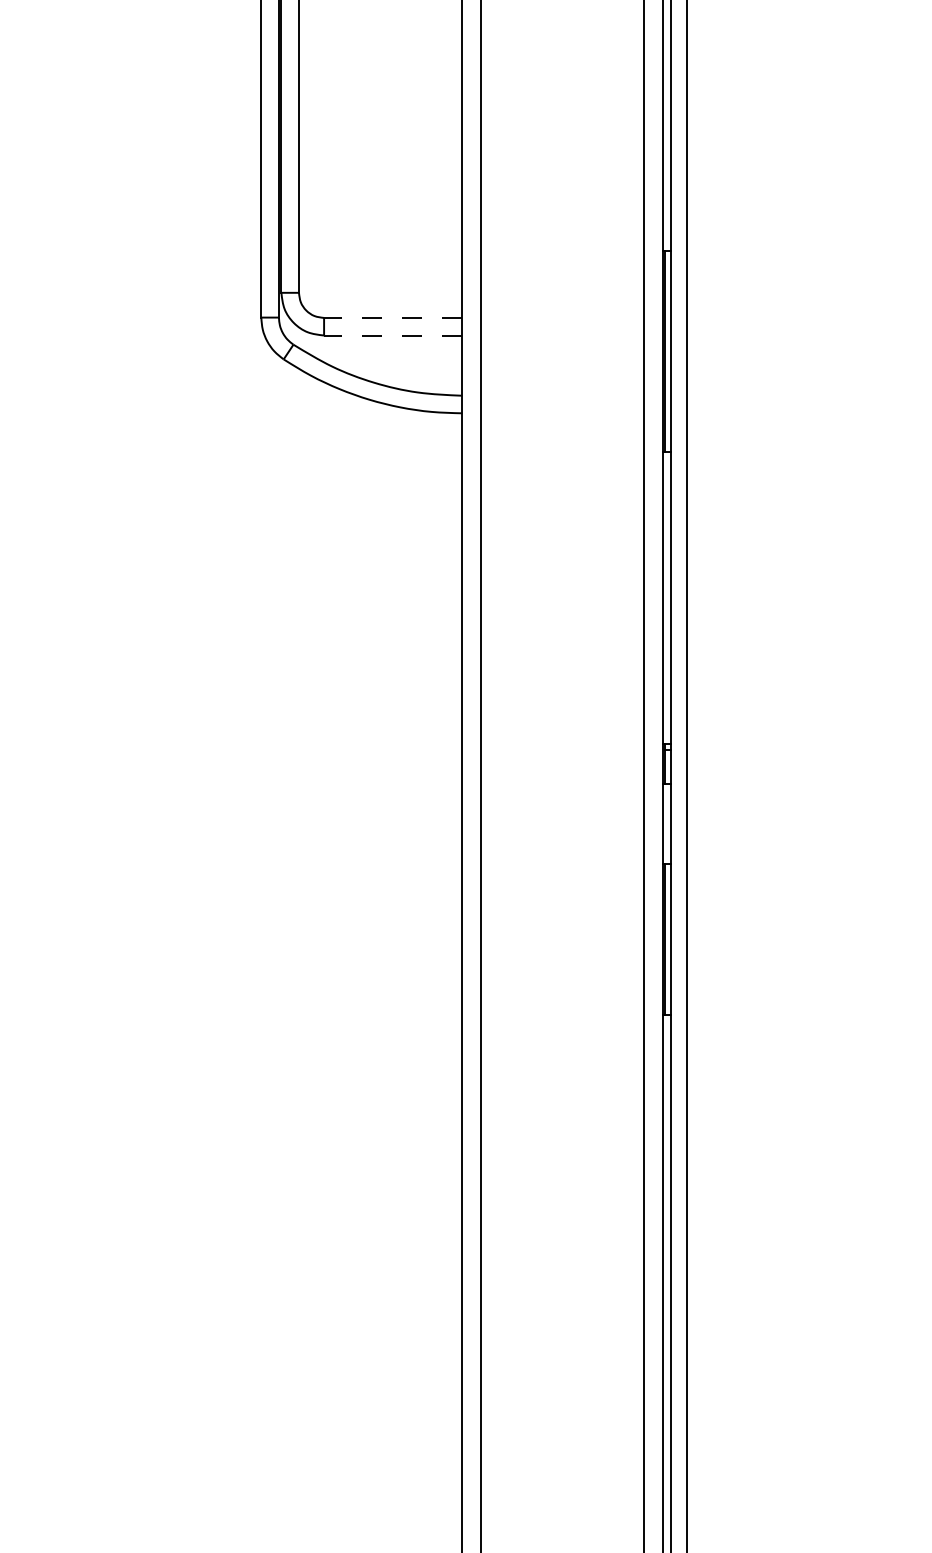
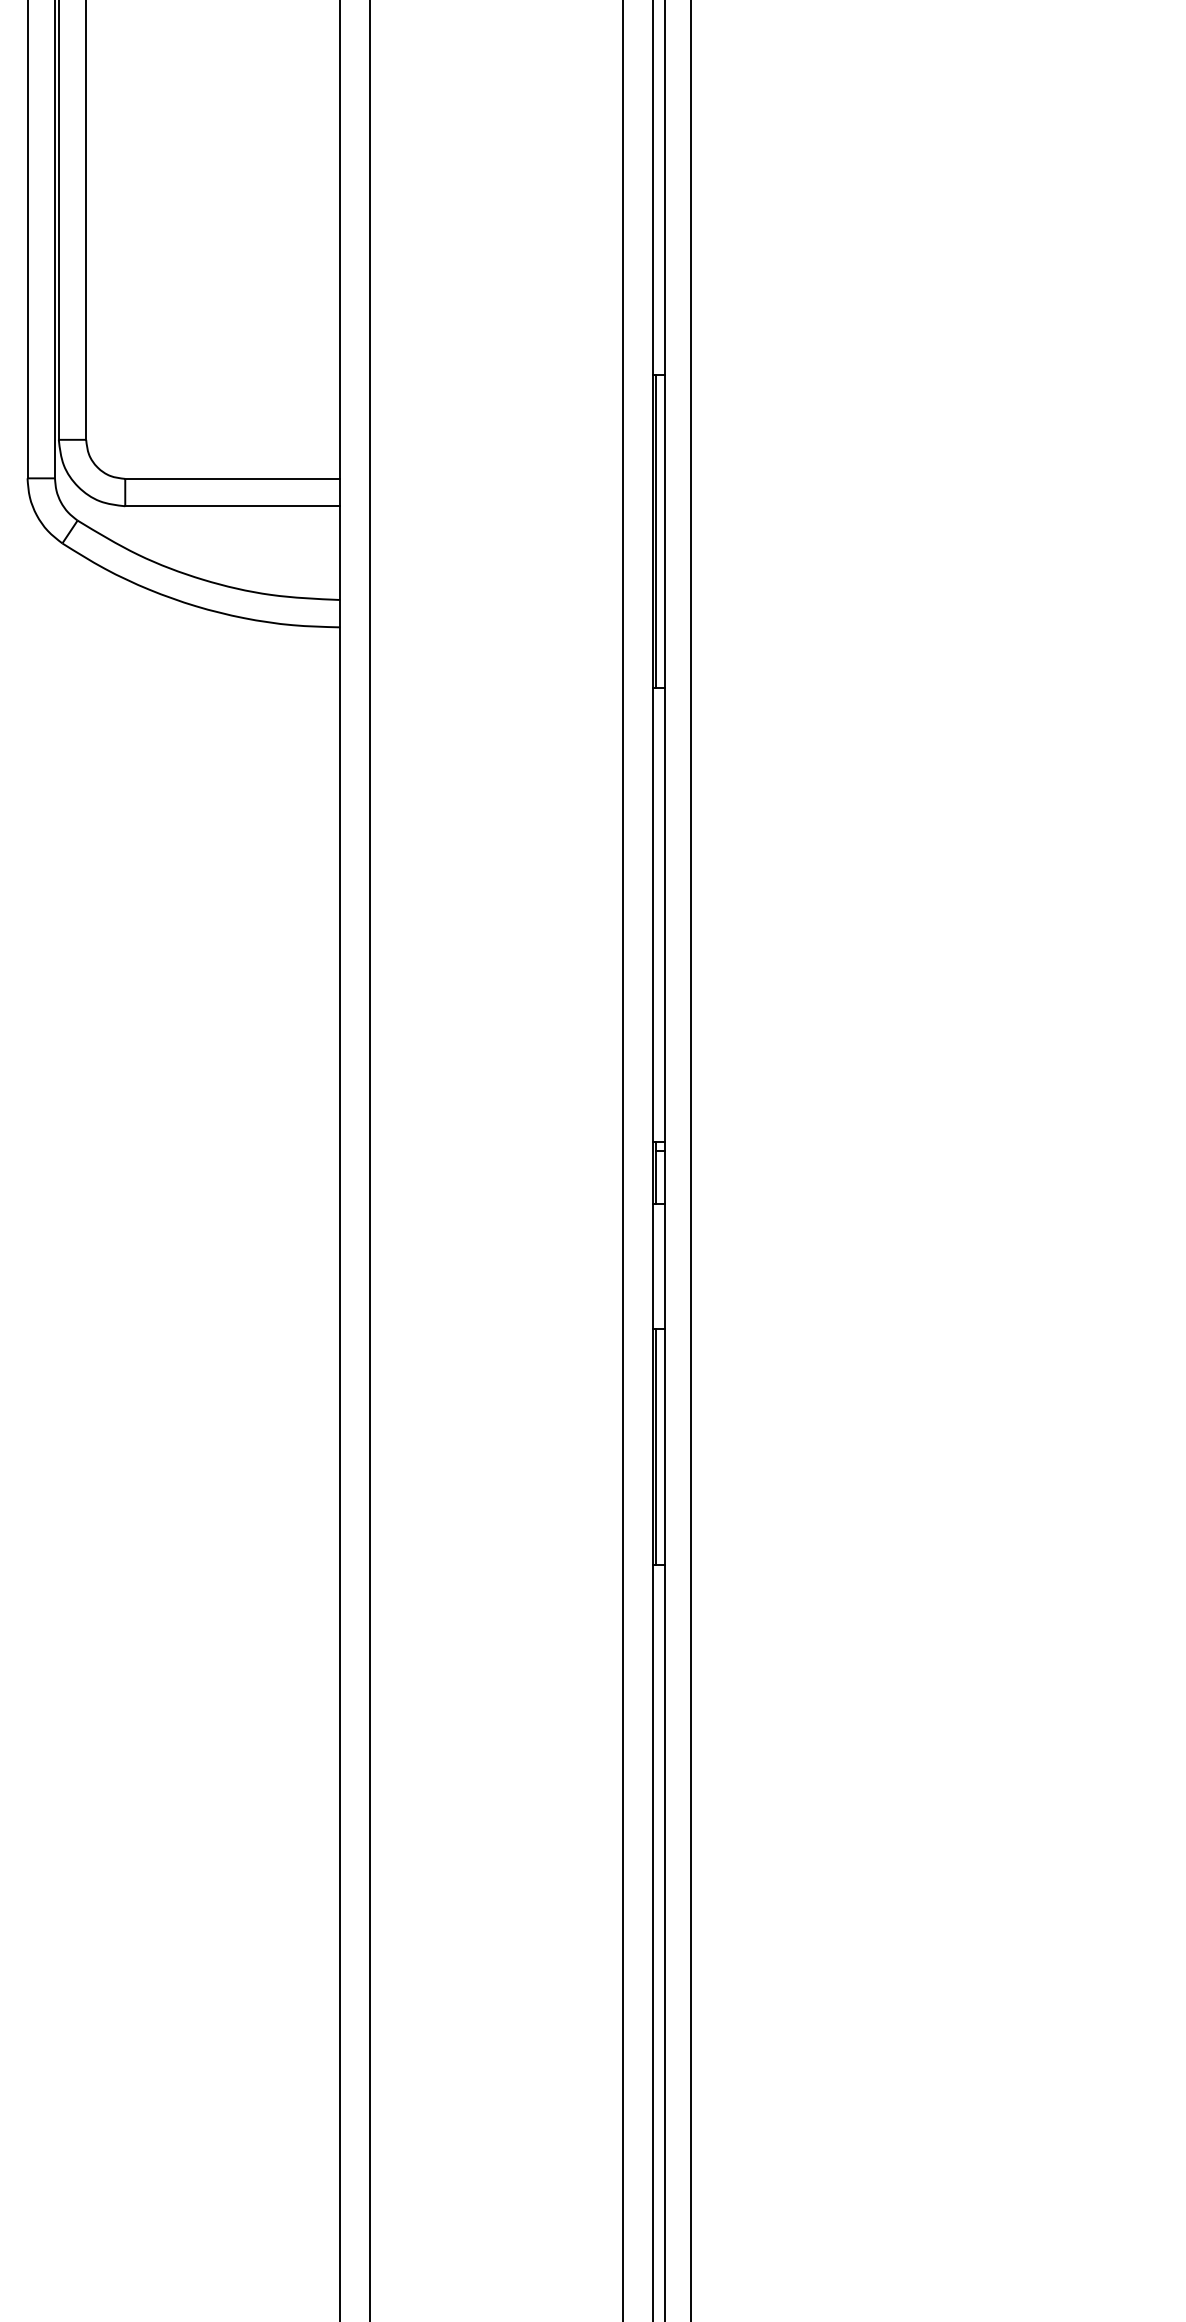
line: (392, 317) -> (231, 478), dashed -> solid
line: (392, 335) -> (231, 506), dashed -> solid

